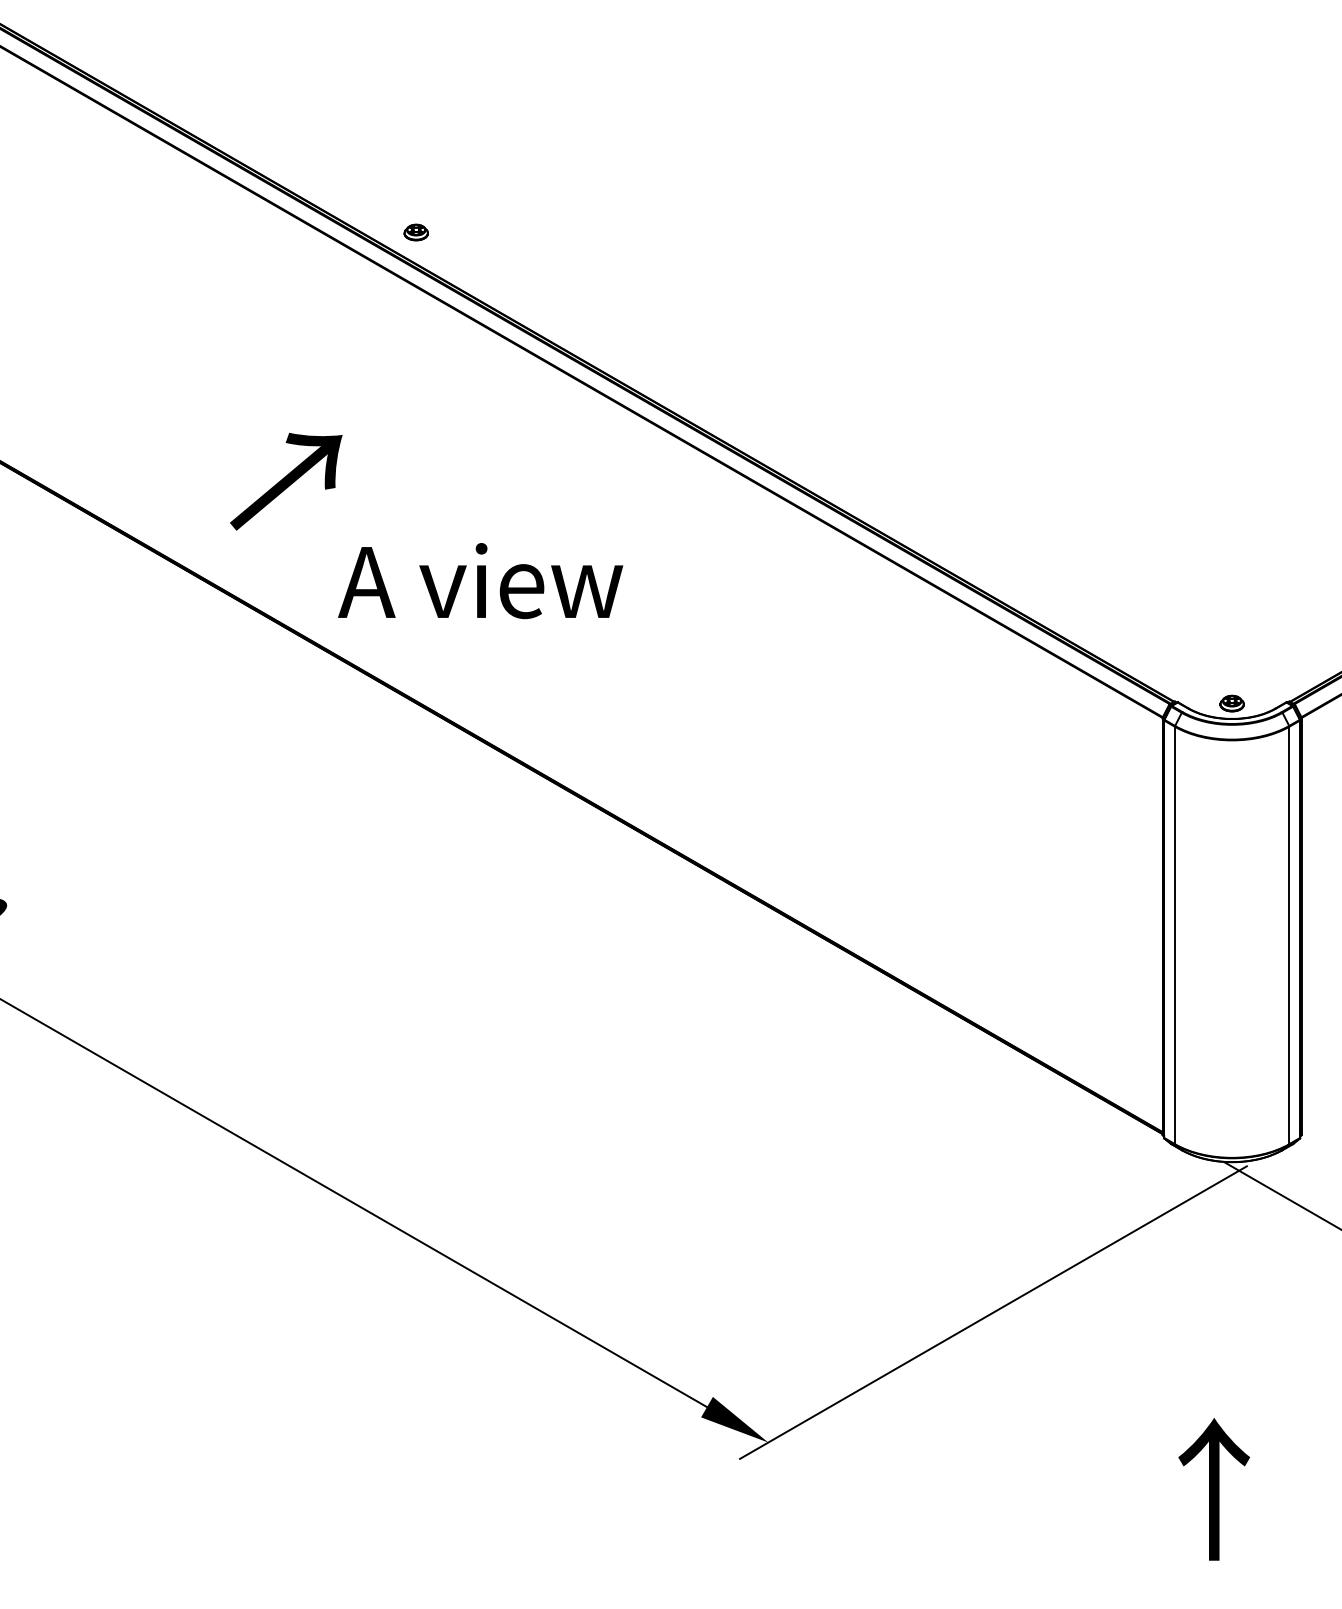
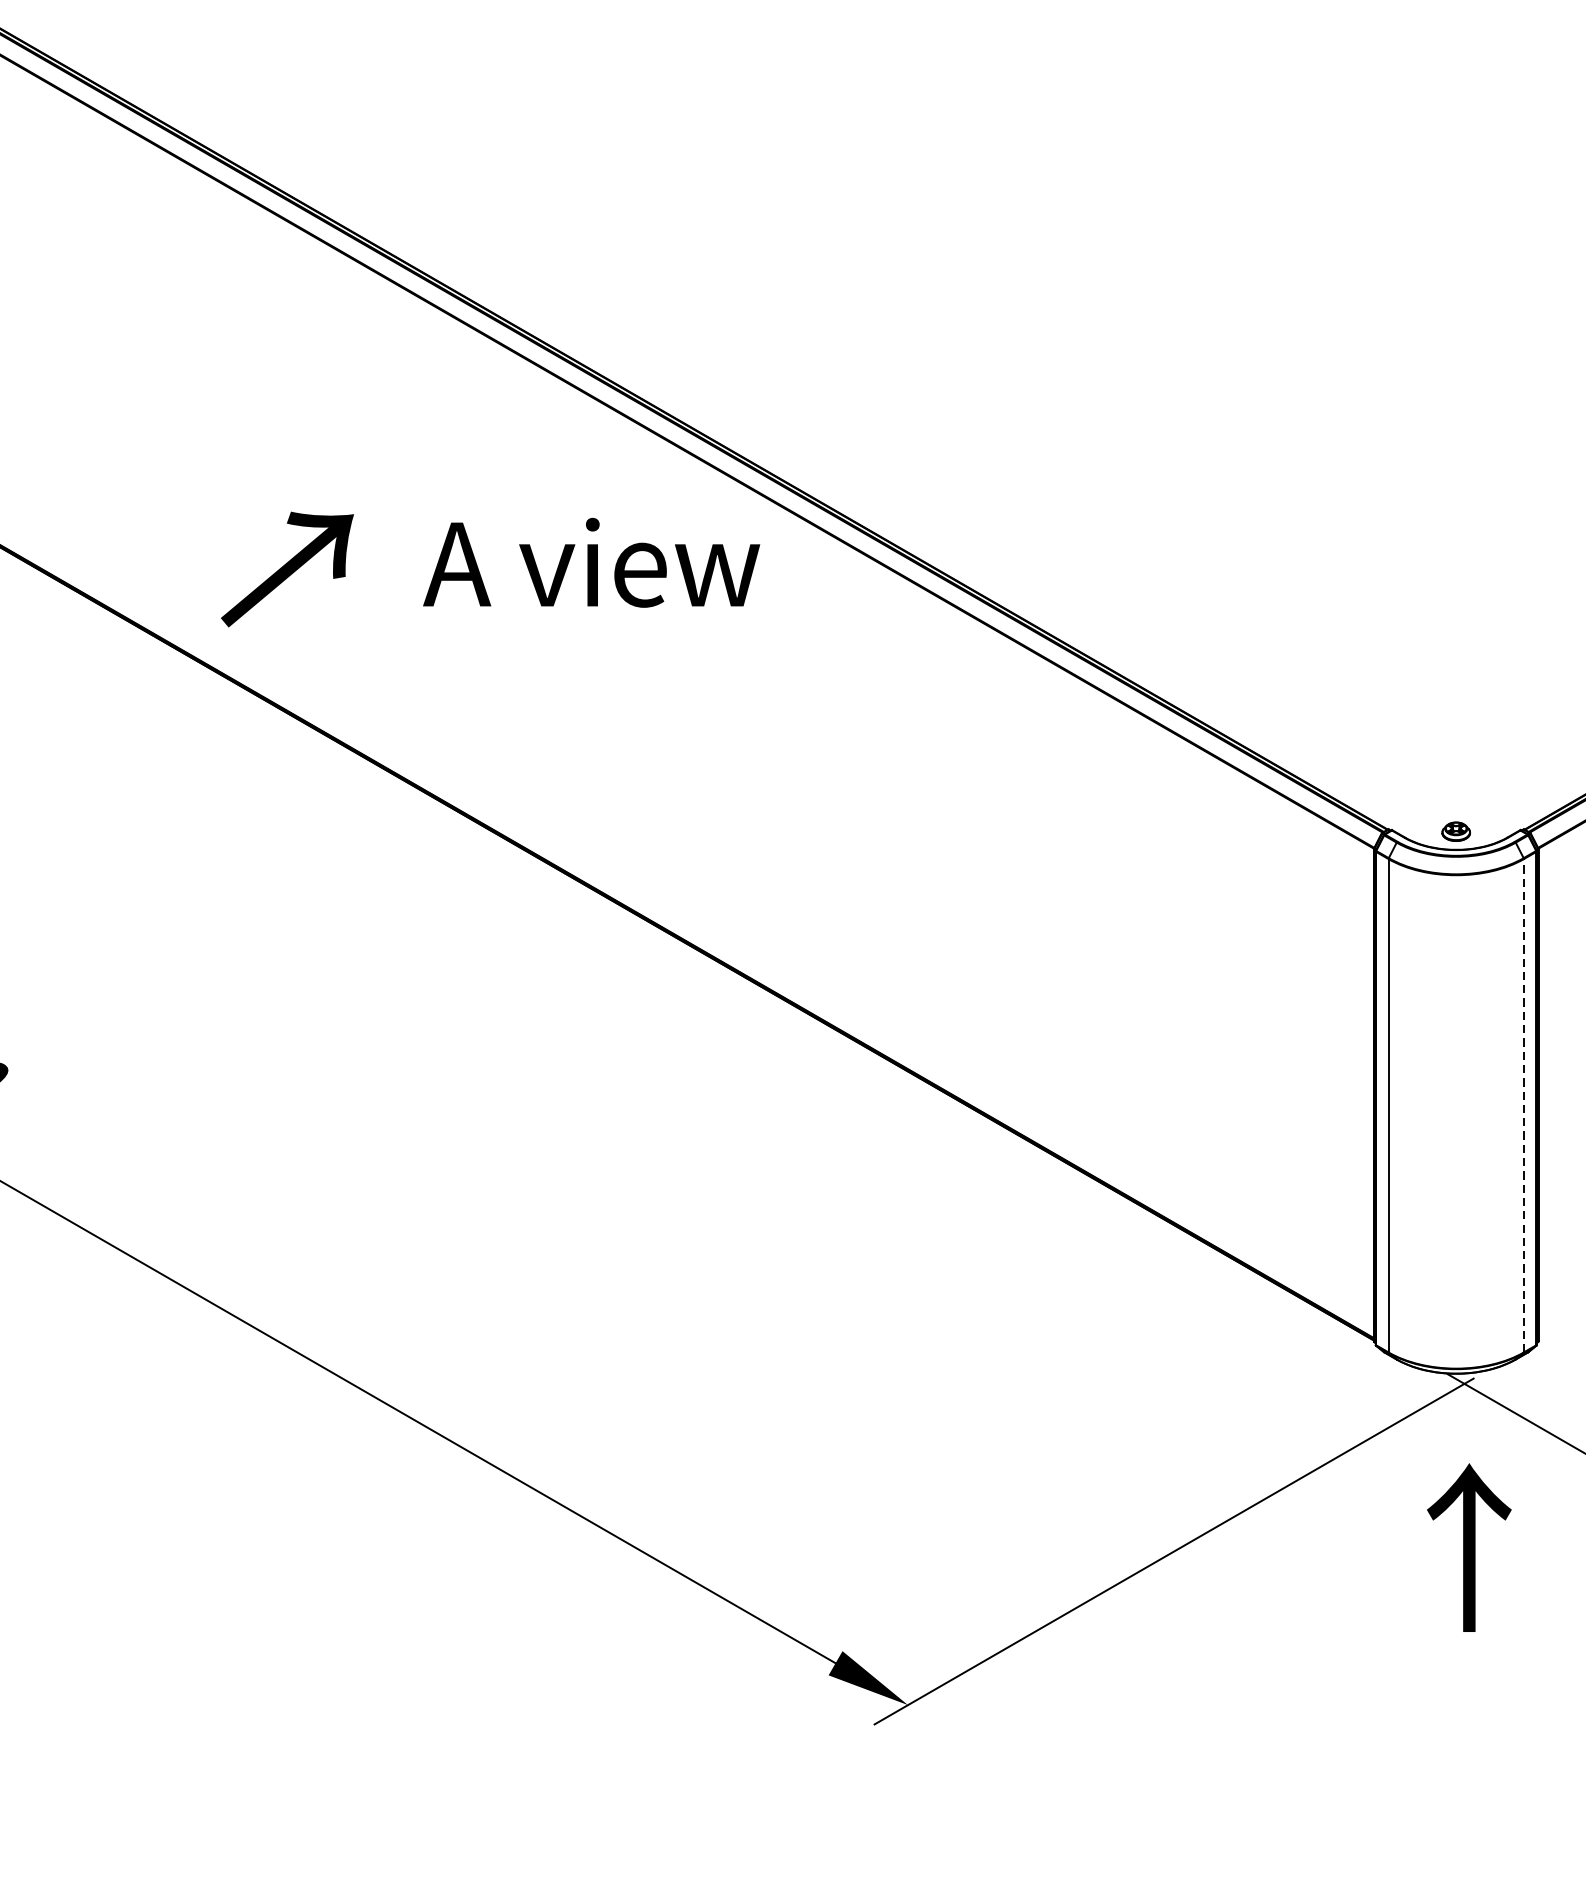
part: (415, 232) -> (491, 274), removed
text: (286, 481) -> (287, 569), moved
text: (480, 581) -> (591, 563), moved
line: (1289, 935) -> (1524, 1105), solid -> dashed
text: (1213, 1489) -> (1468, 1547), moved

